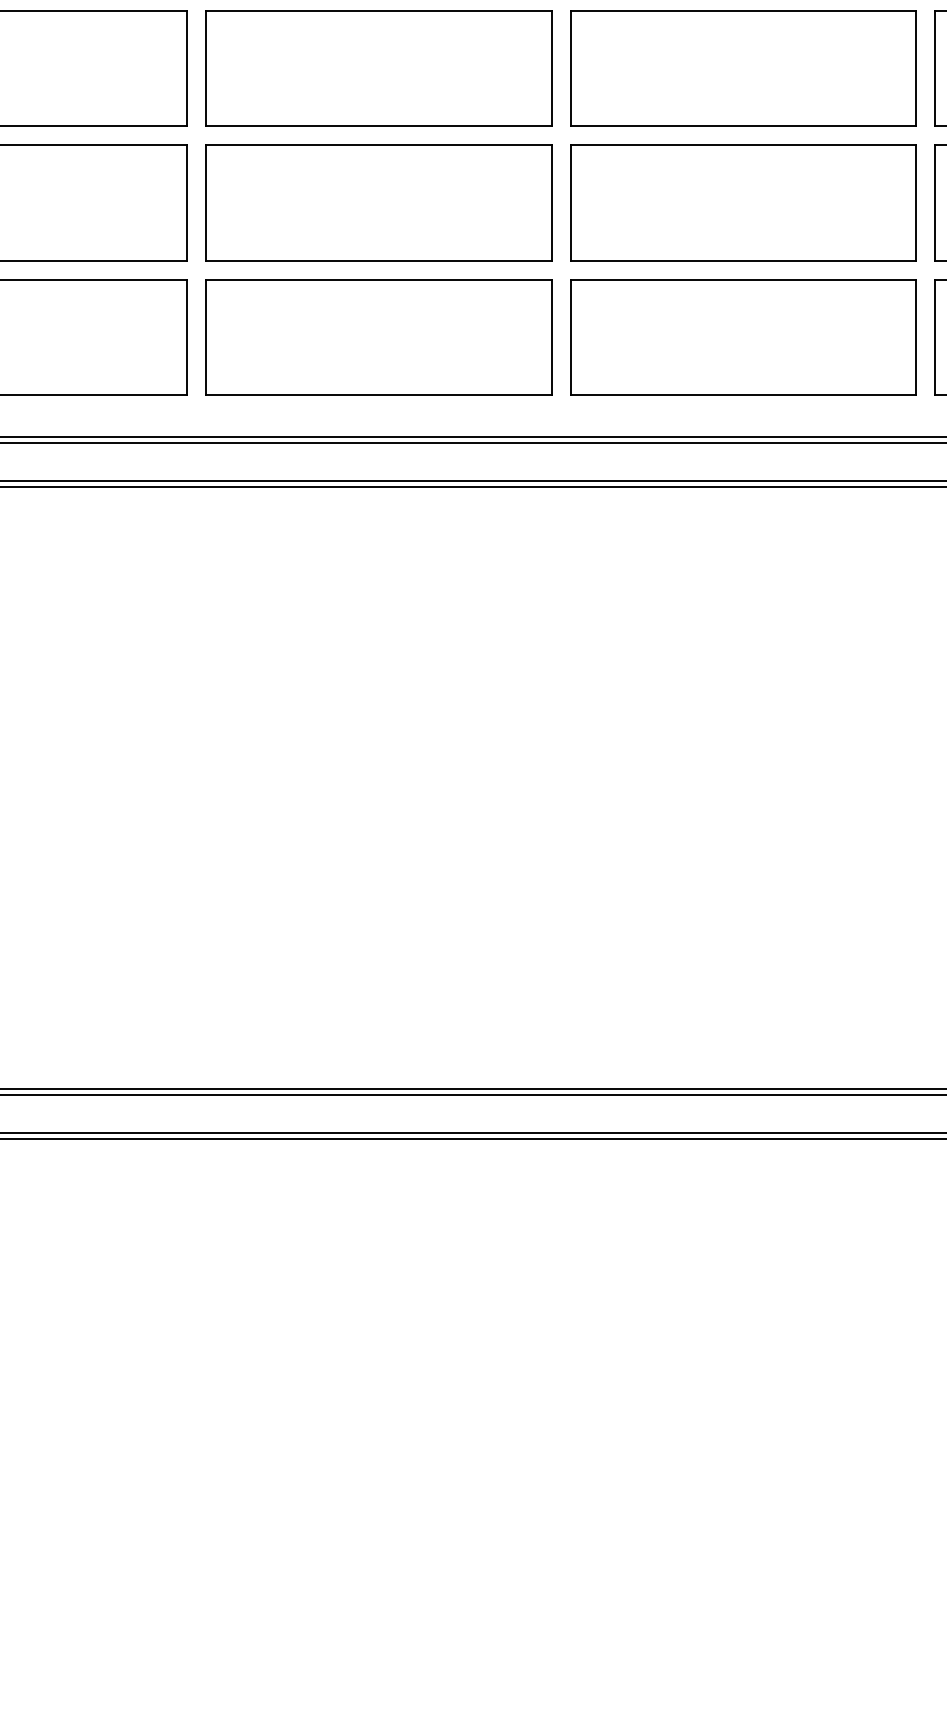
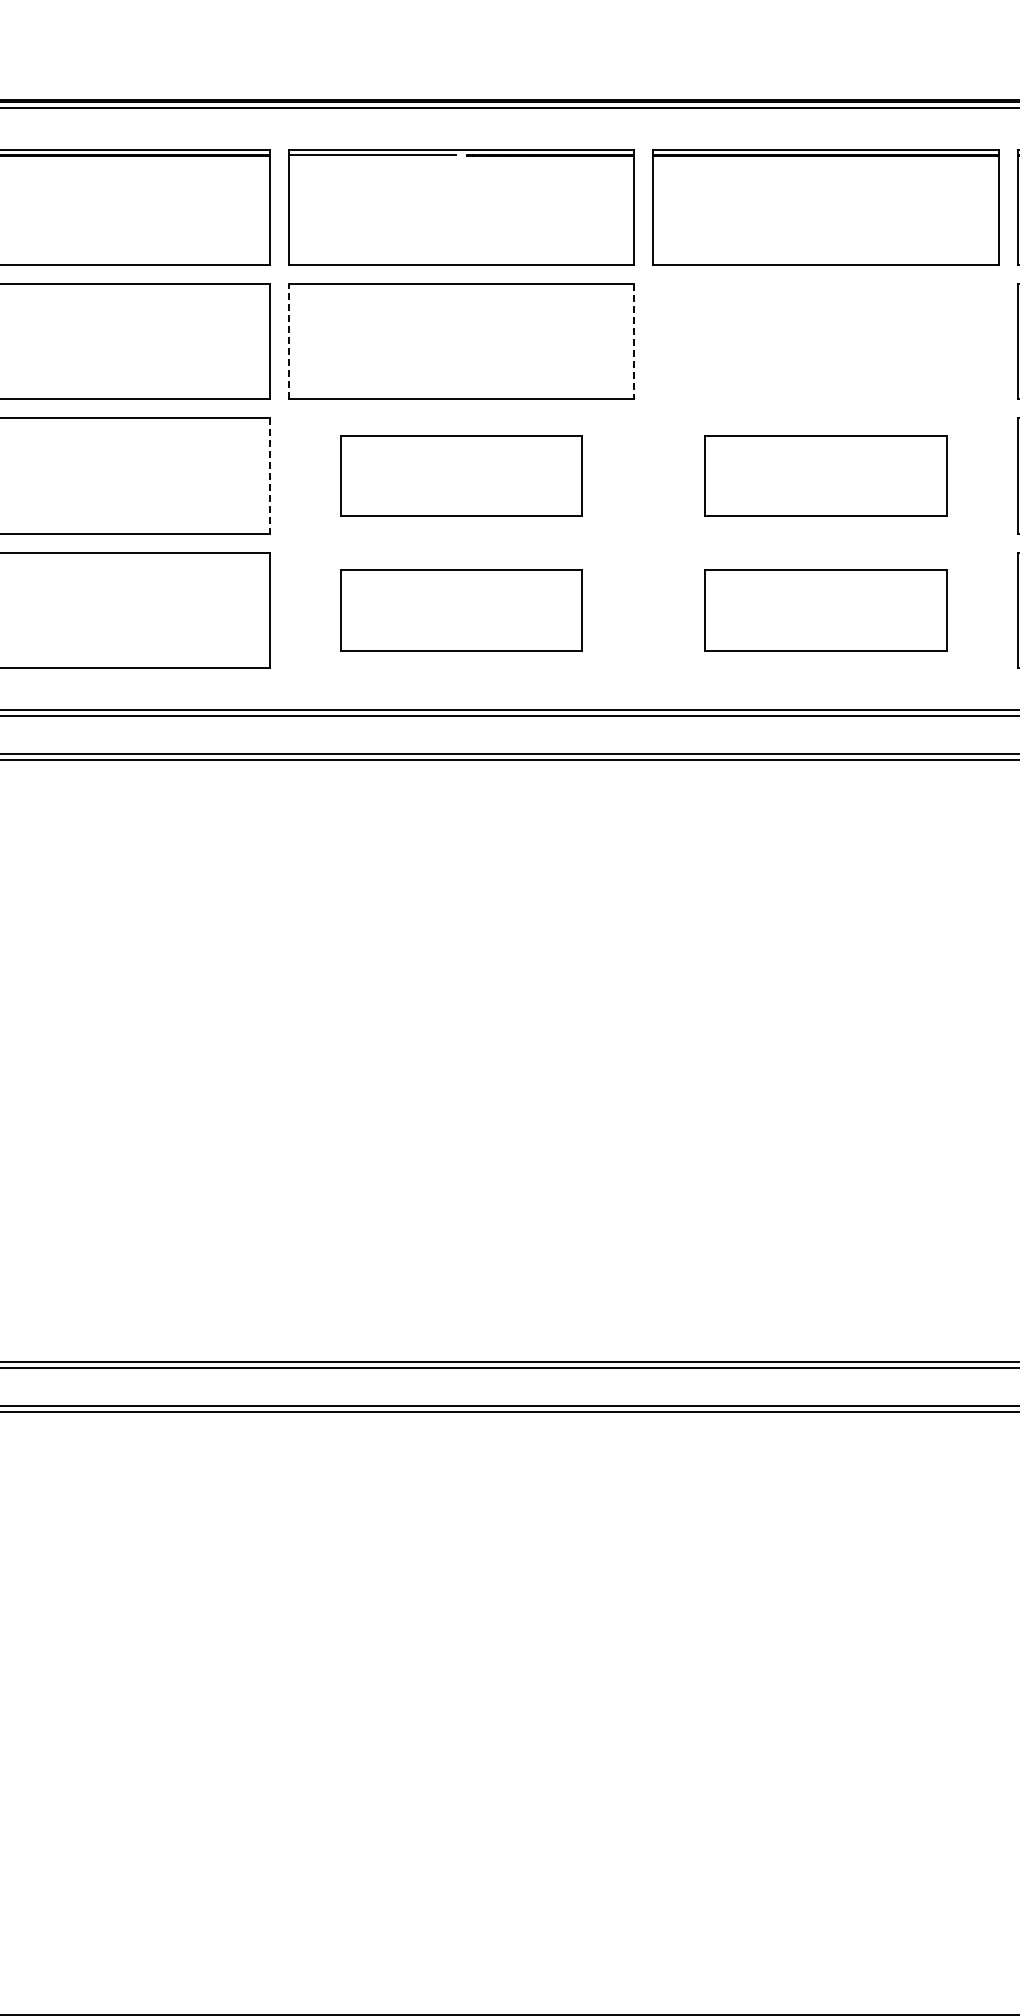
line: (206, 68) -> (288, 341), solid -> dashed
line: (552, 68) -> (634, 341), solid -> dashed
part: (743, 68) -> (825, 341), removed
part: (379, 202) -> (461, 475), size x0.7
part: (743, 202) -> (825, 475), size x0.7
line: (187, 203) -> (269, 476), solid -> dashed
part: (379, 337) -> (461, 610), size x0.7
part: (743, 337) -> (825, 610), size x0.7

